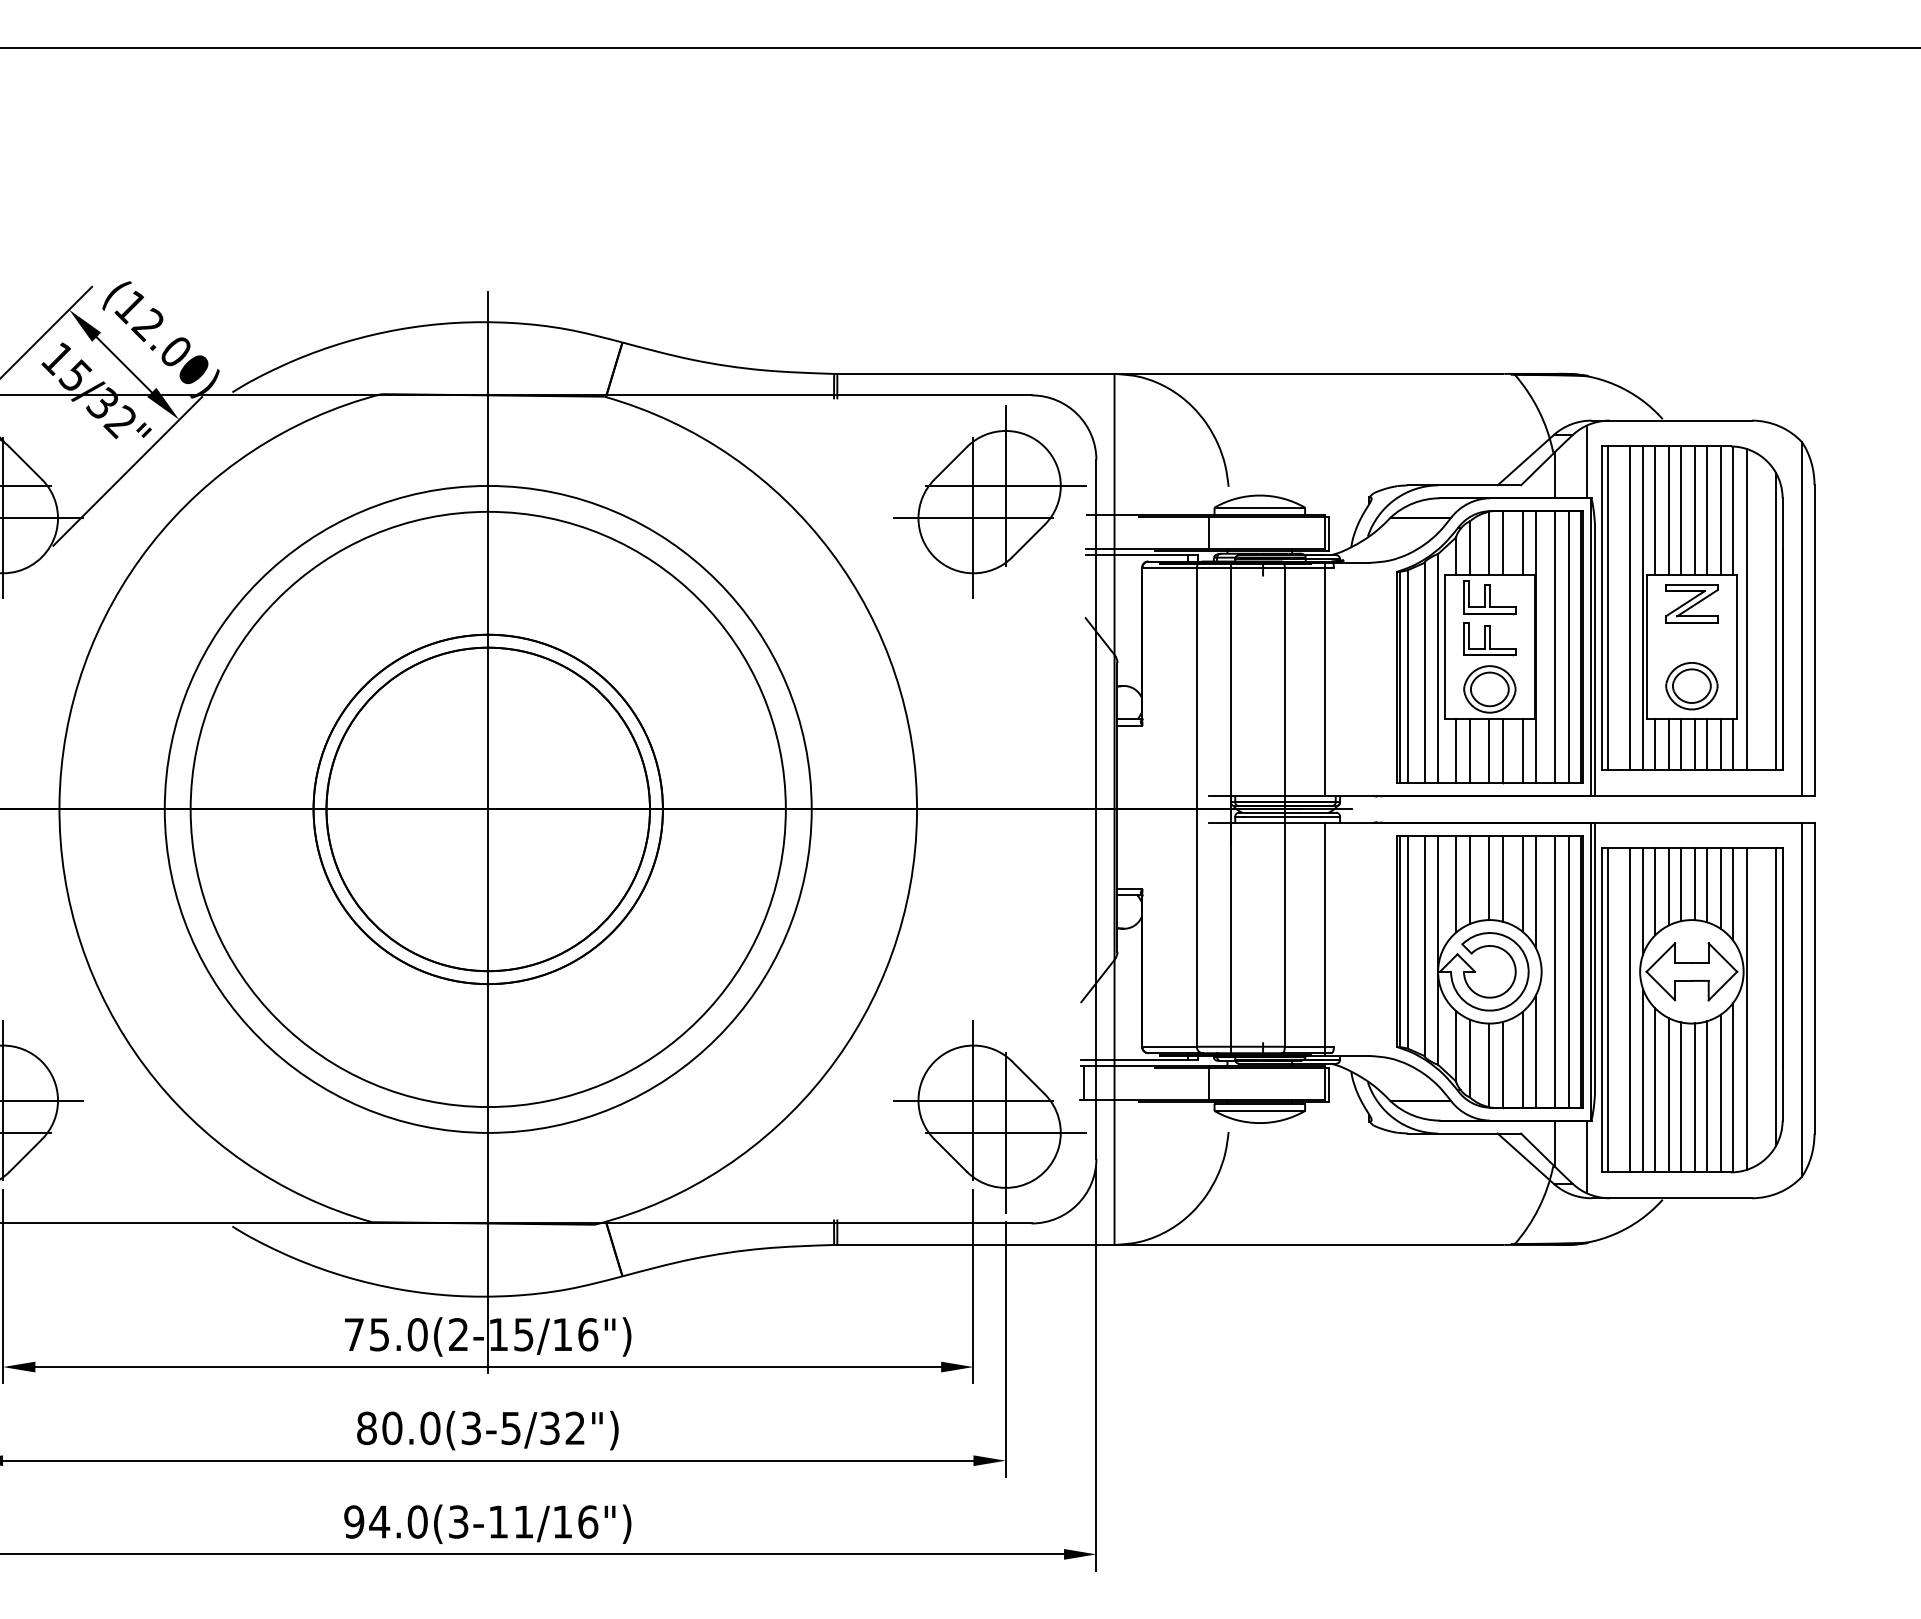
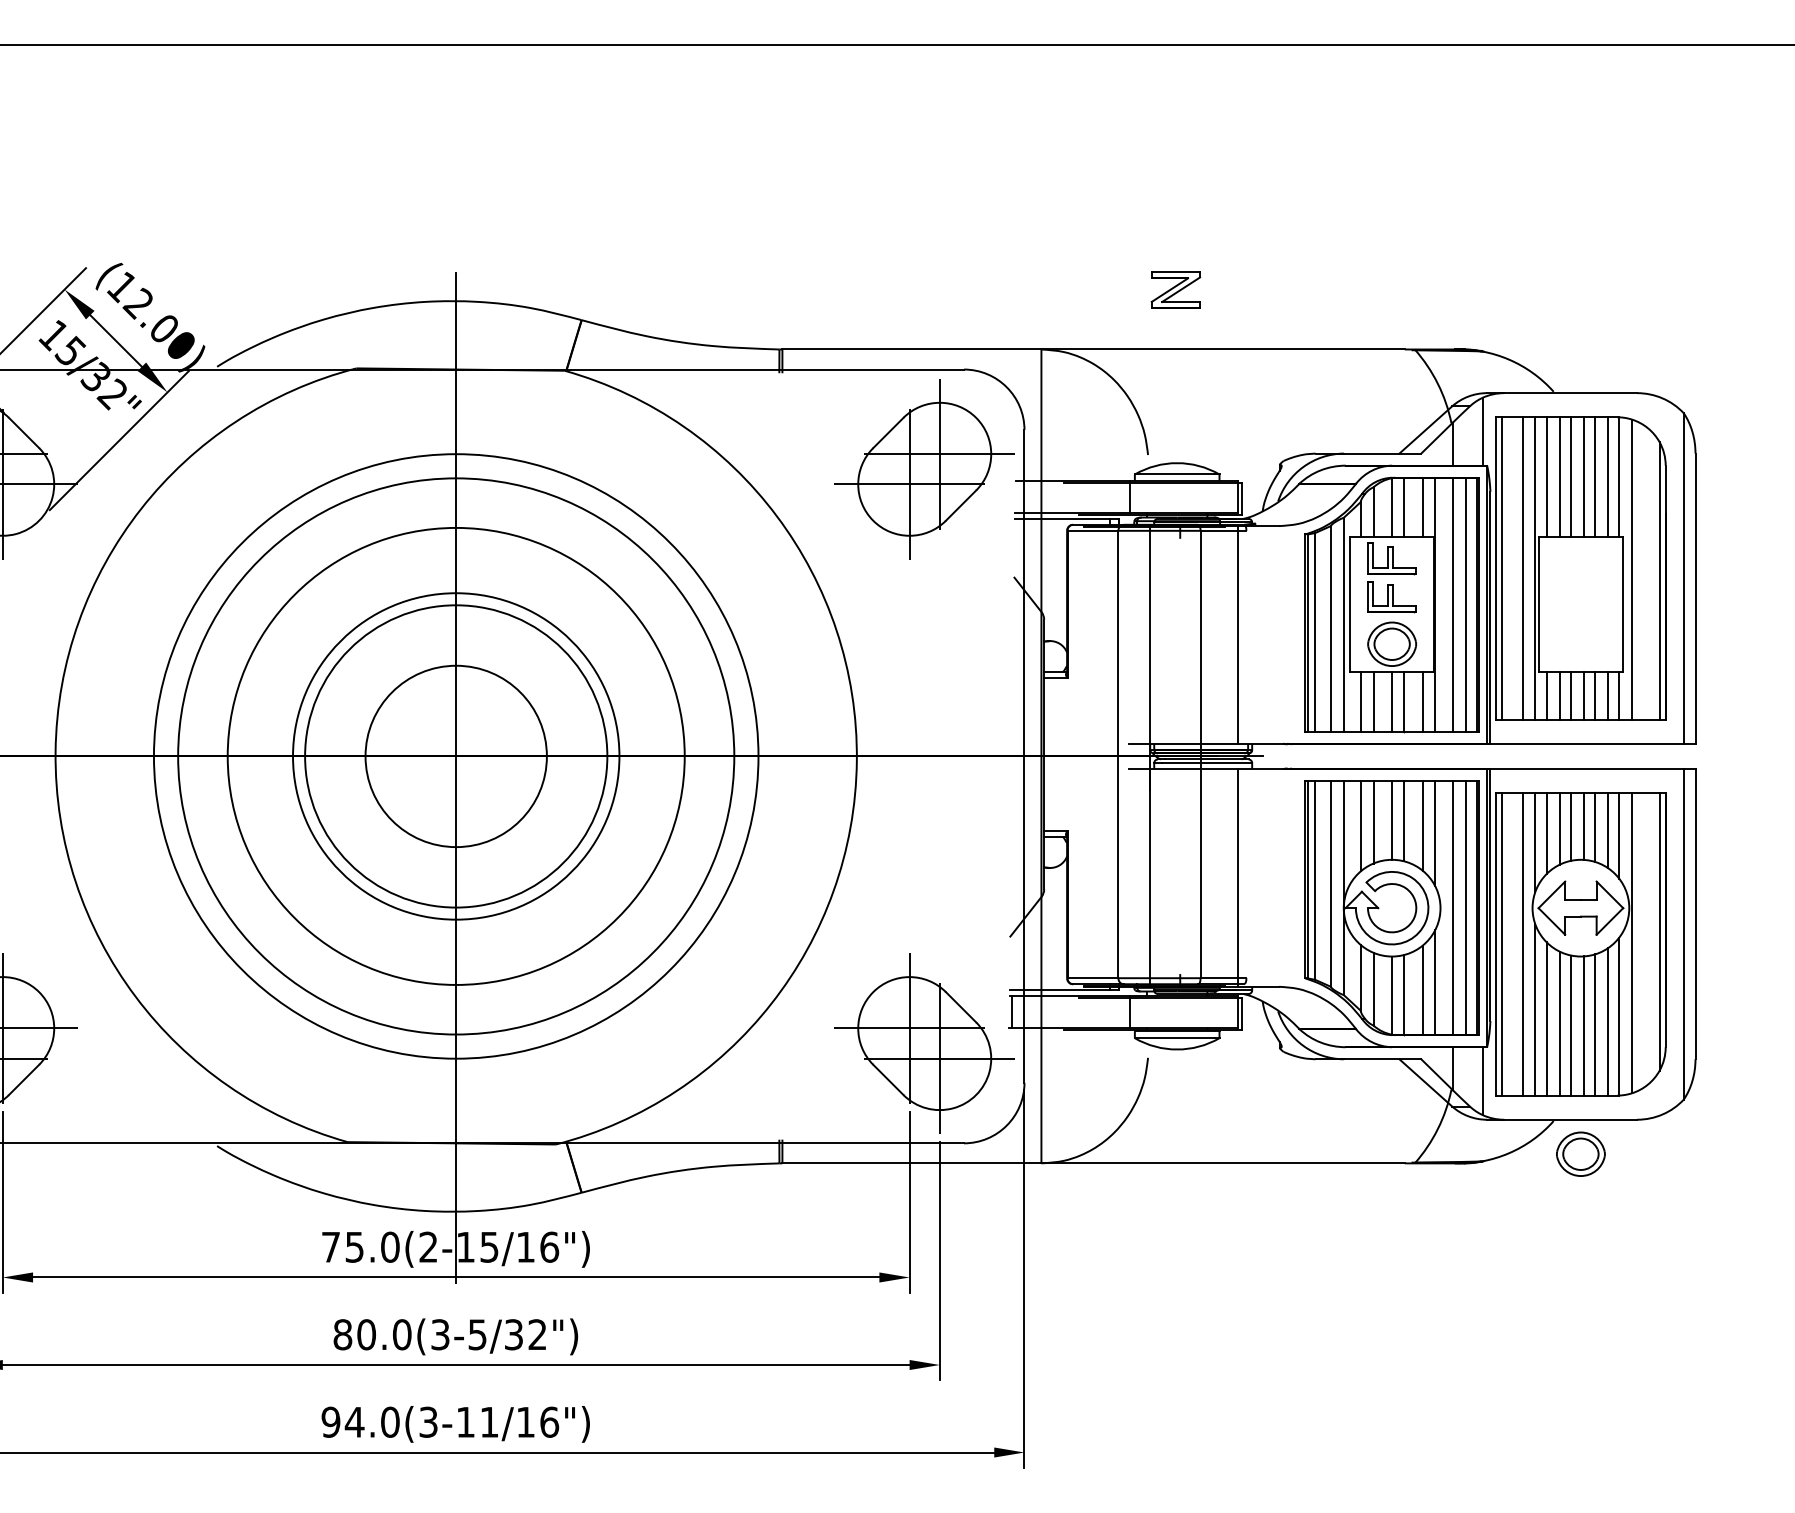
part: (1691, 602) -> (1175, 289), moved
part: (1691, 685) -> (1580, 1153), moved
circle: (488, 809) -> (456, 756), size x0.6
circle: (488, 809) -> (456, 756), size x1.4

